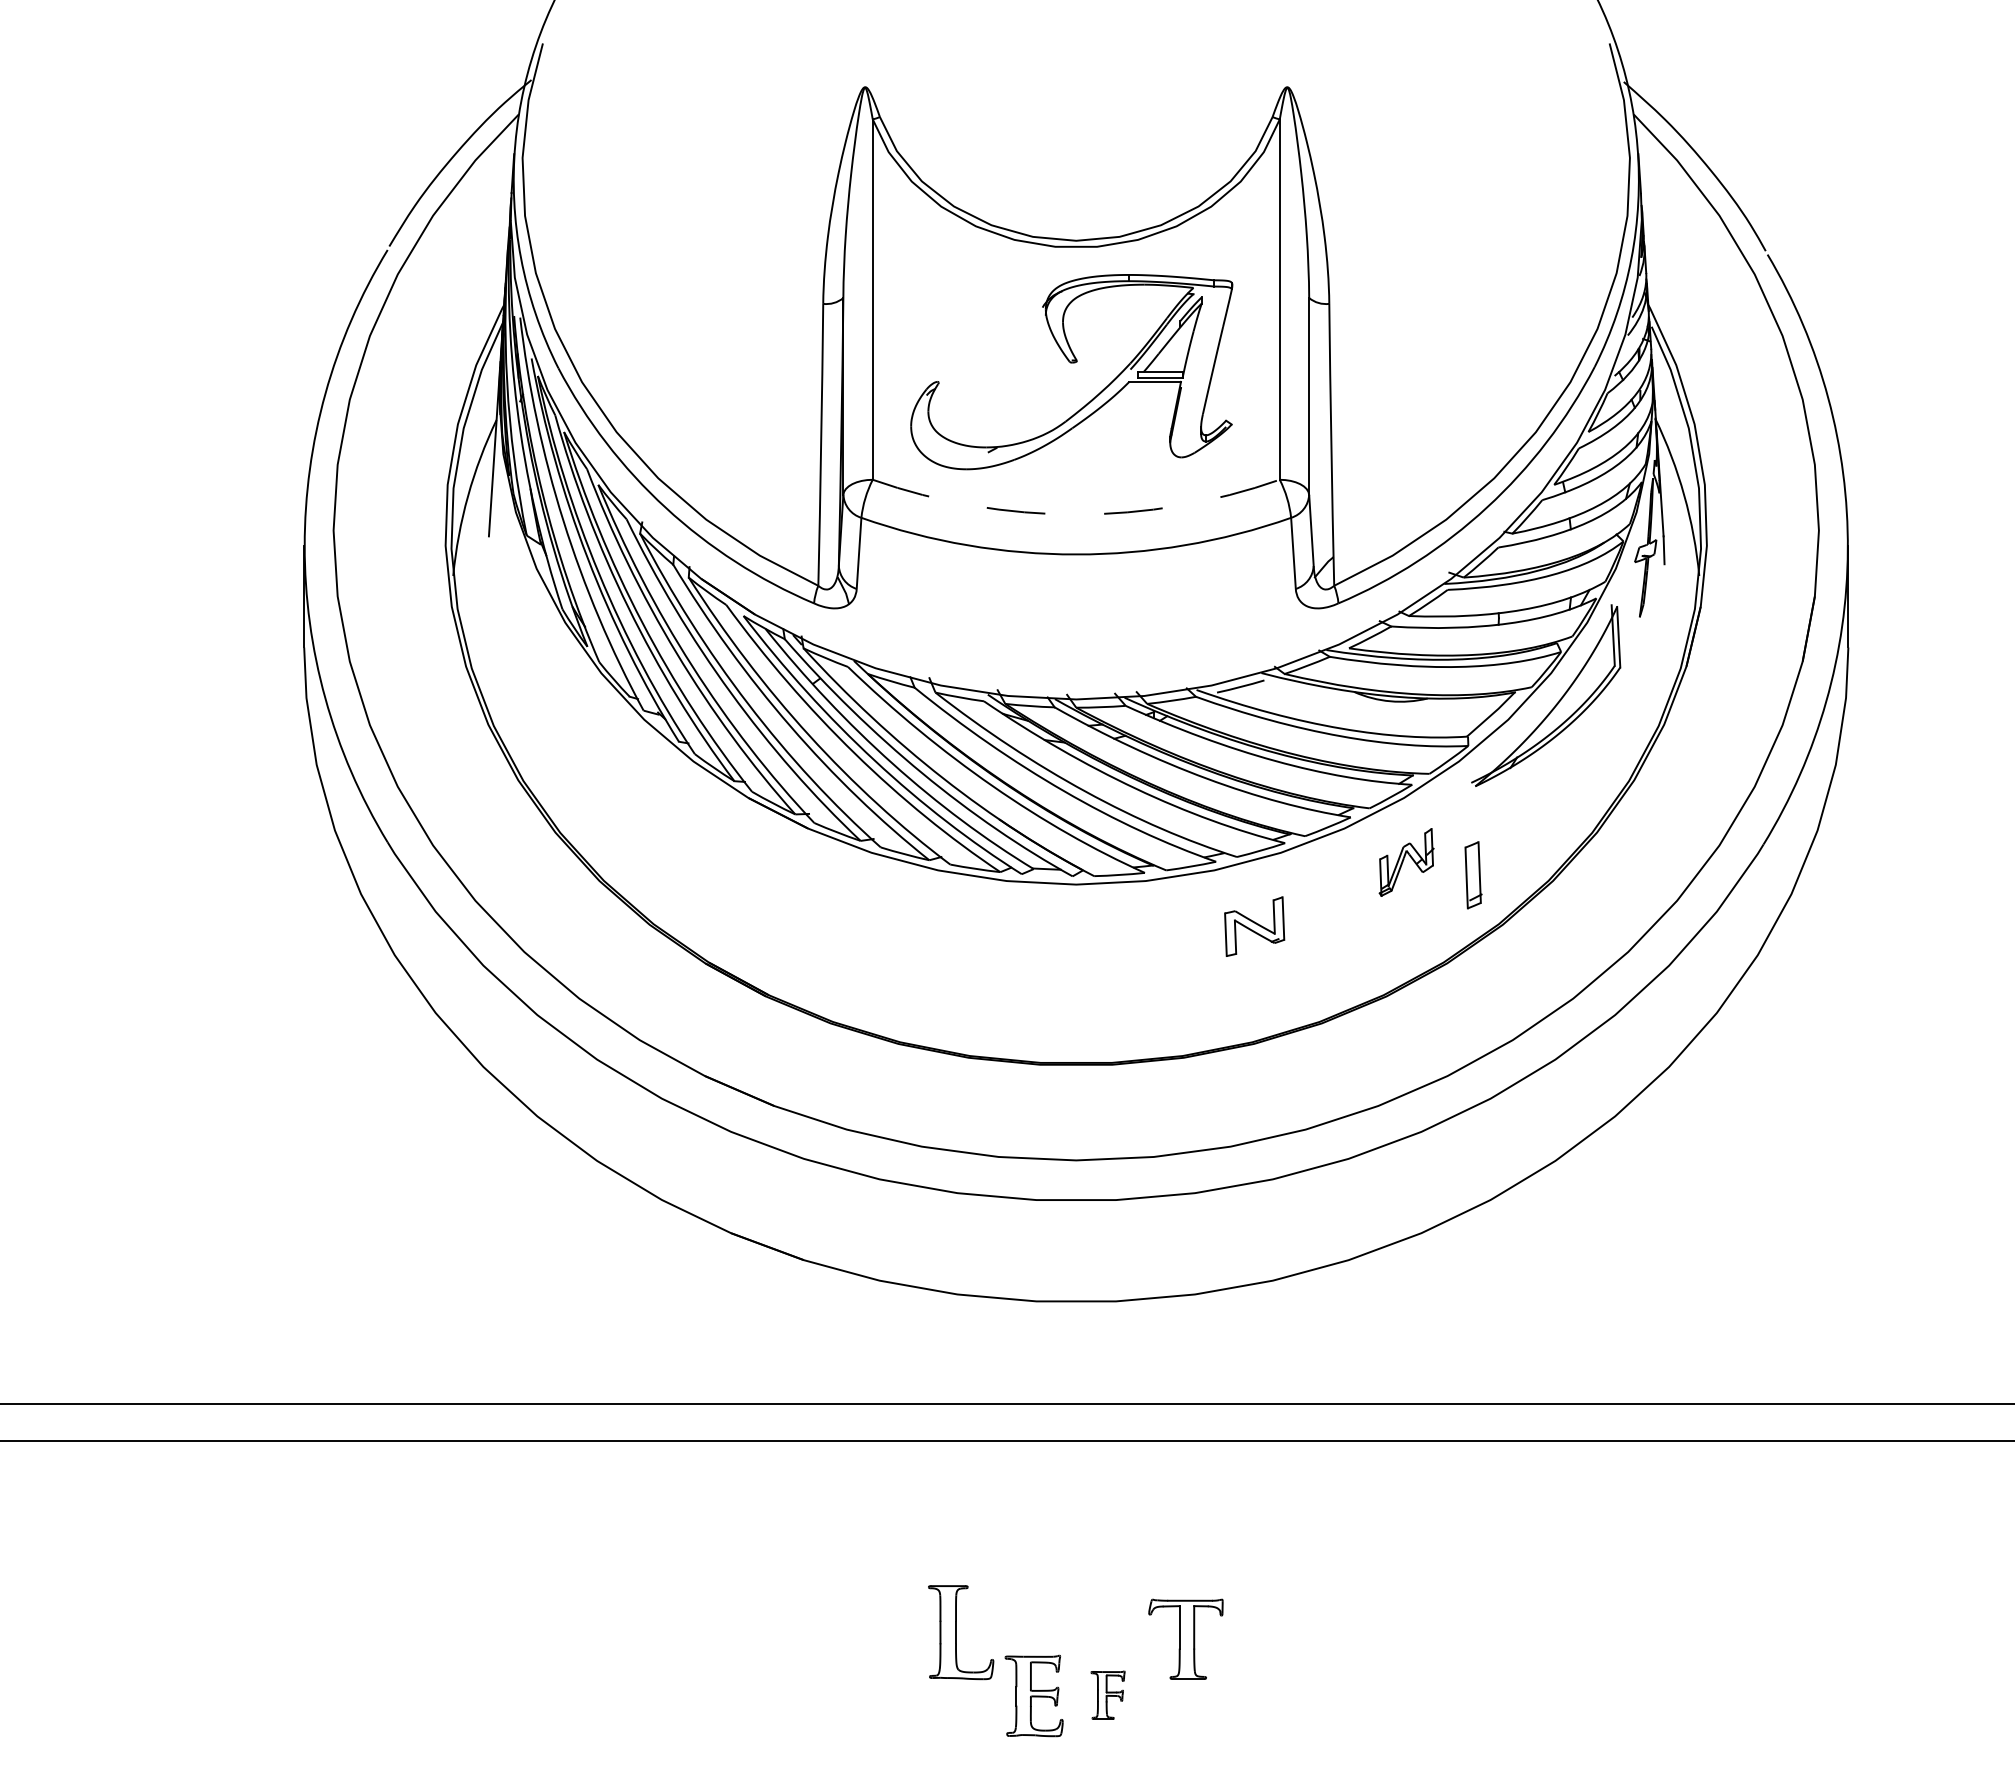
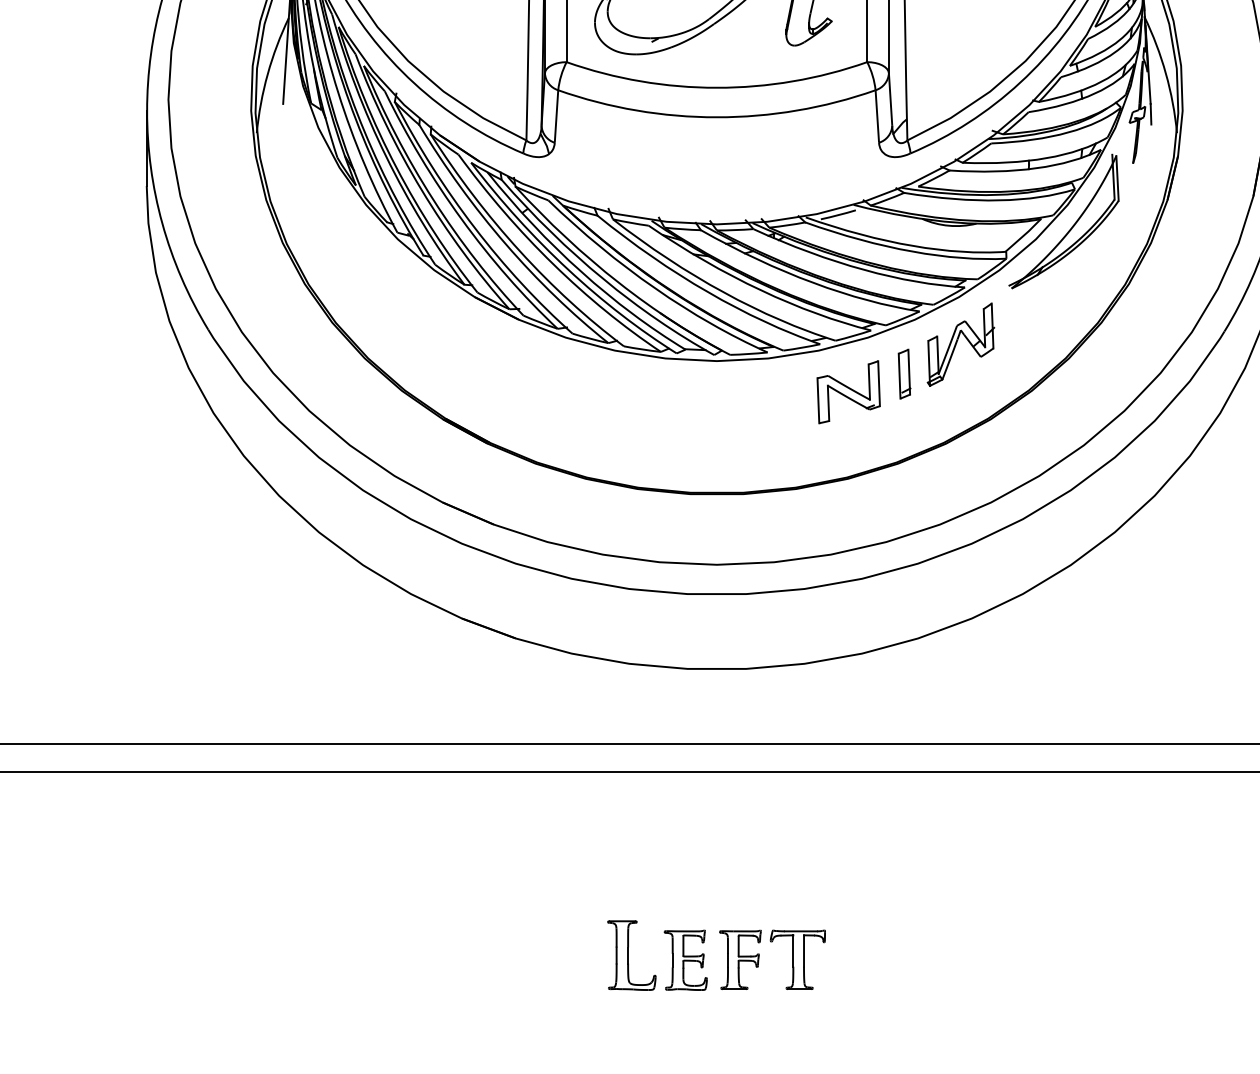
arc: (1076, 514) -> (717, 87), dashed -> solid
part: (1406, 862) -> (960, 344), size x1.67
part: (1473, 875) -> (904, 374), moved
part: (1254, 926) -> (848, 392), size x1.43
part: (961, 1632) -> (632, 955), moved
part: (1185, 1638) -> (797, 959), moved
part: (1107, 1694) -> (739, 959), size x1.67

